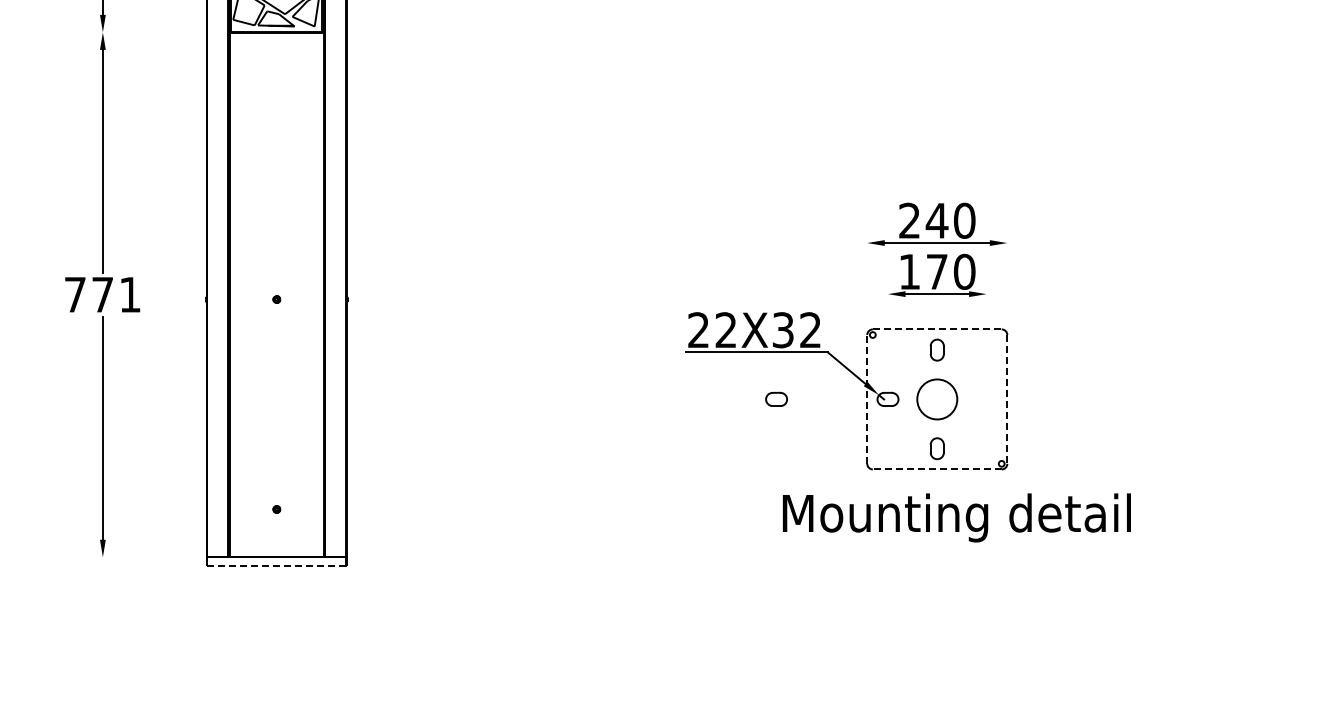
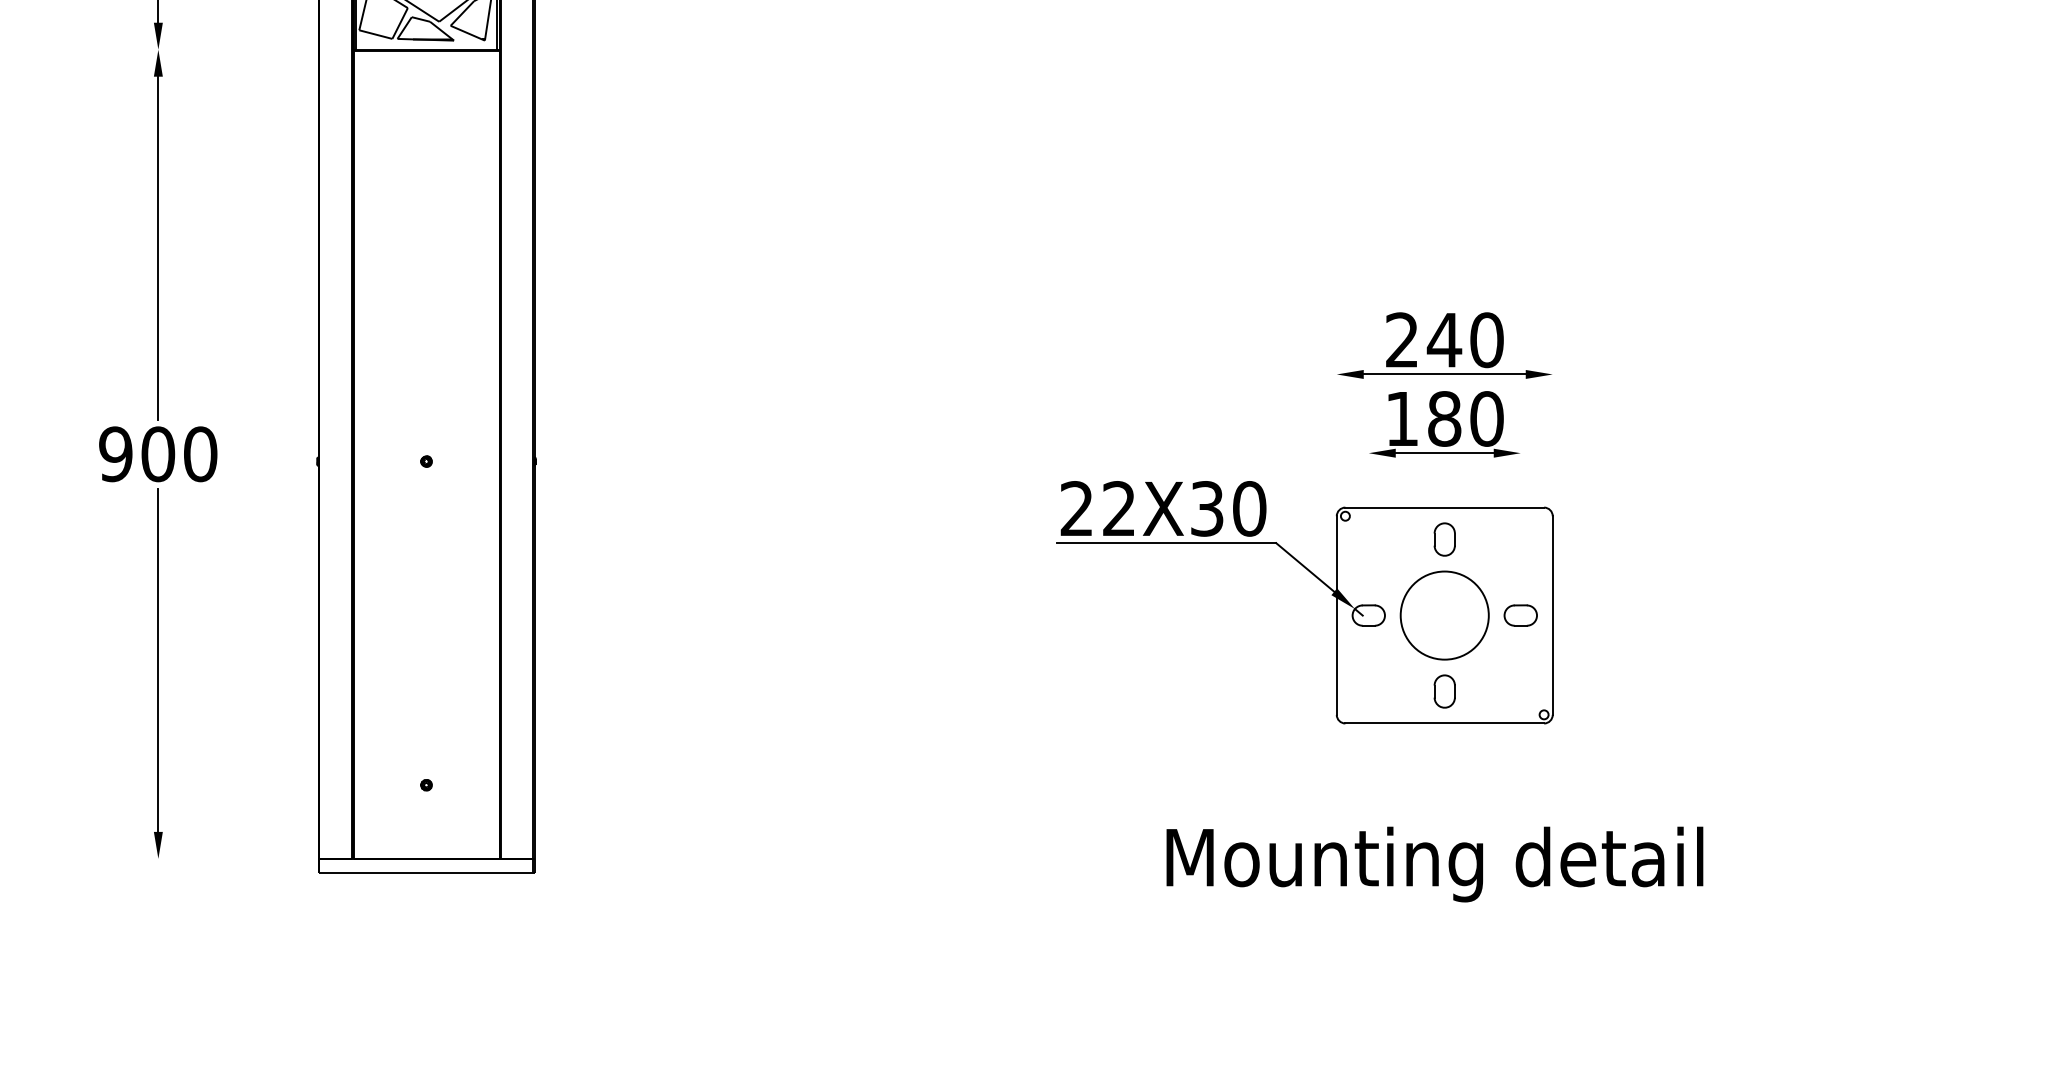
text: (936, 271) -> (1443, 418), 170 -> 180
text: (102, 294) -> (157, 453), 771 -> 900
line: (937, 329) -> (1445, 507), dashed -> solid
text: (810, 330) -> (1249, 509), 22X32 -> 22X30
part: (776, 398) -> (1520, 614), moved
line: (867, 398) -> (1337, 614), dashed -> solid
circle: (936, 399) -> (1443, 615), size x1.43
line: (1007, 399) -> (1552, 615), dashed -> solid
line: (936, 469) -> (1443, 723), dashed -> solid
text: (956, 517) -> (1434, 863), moved
line: (277, 566) -> (427, 873), dashed -> solid

